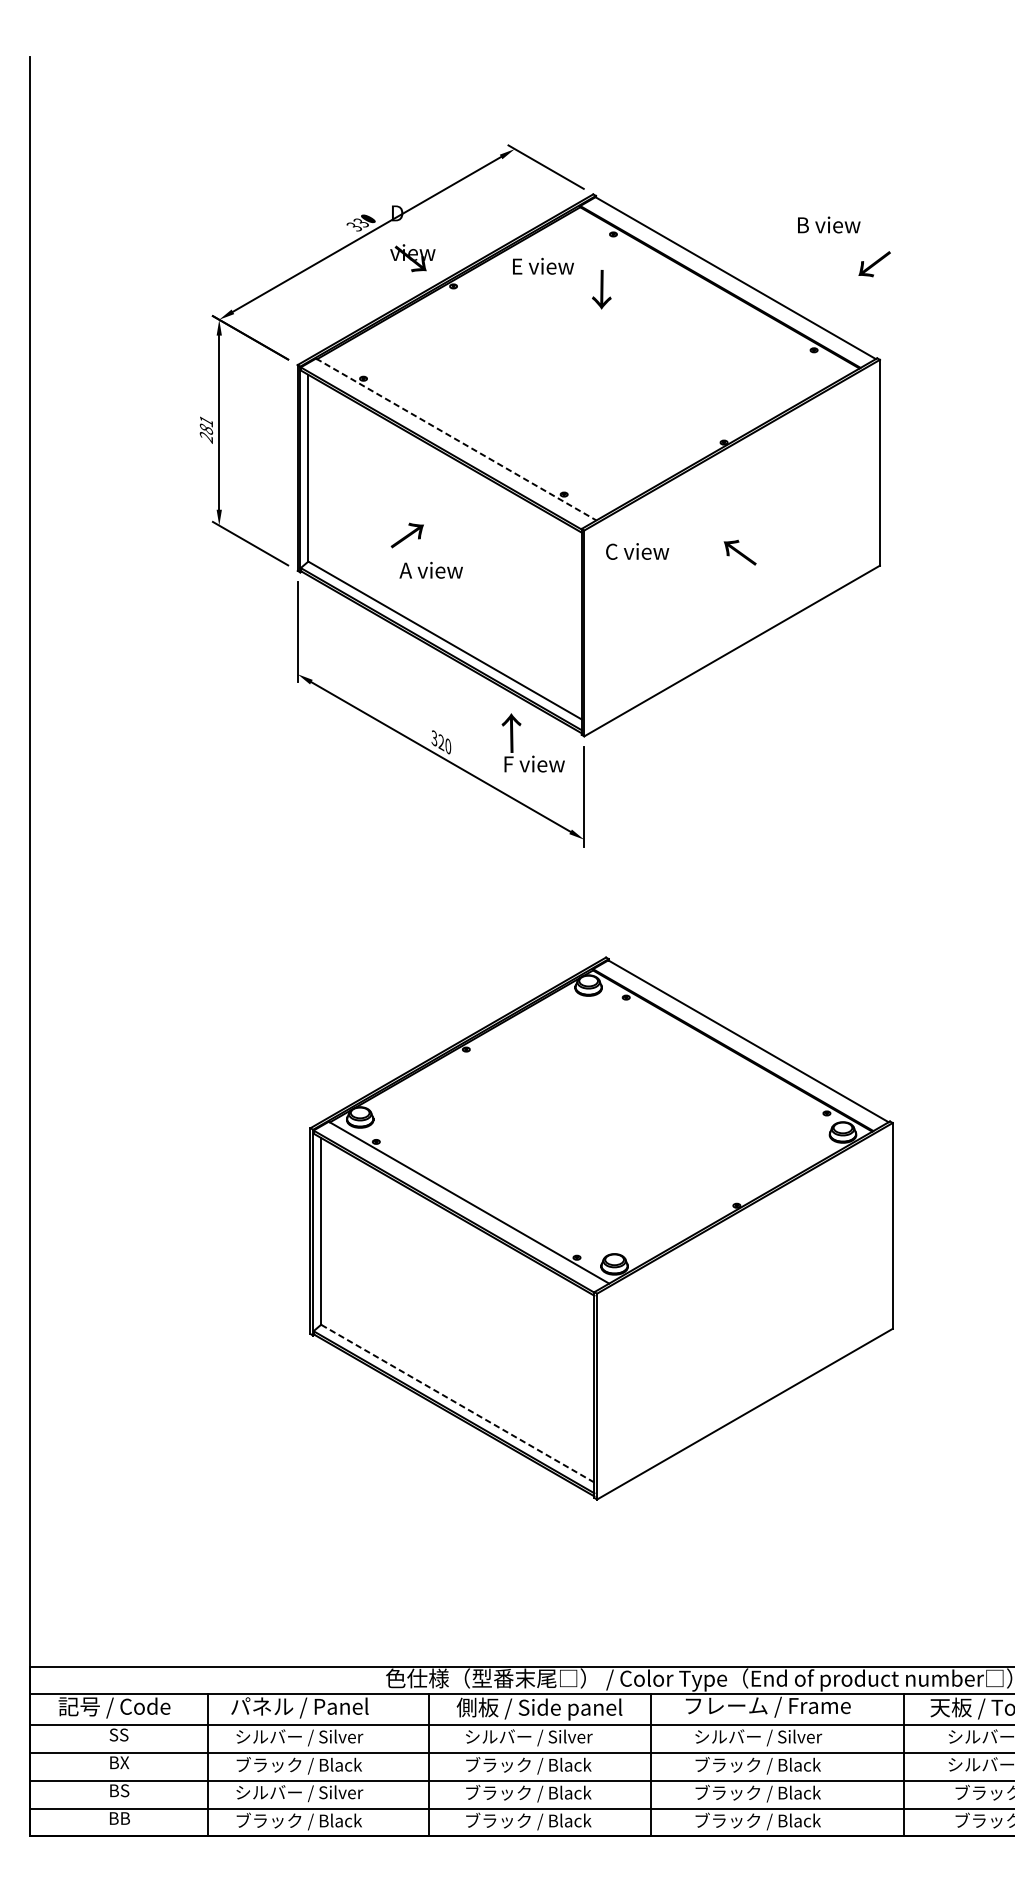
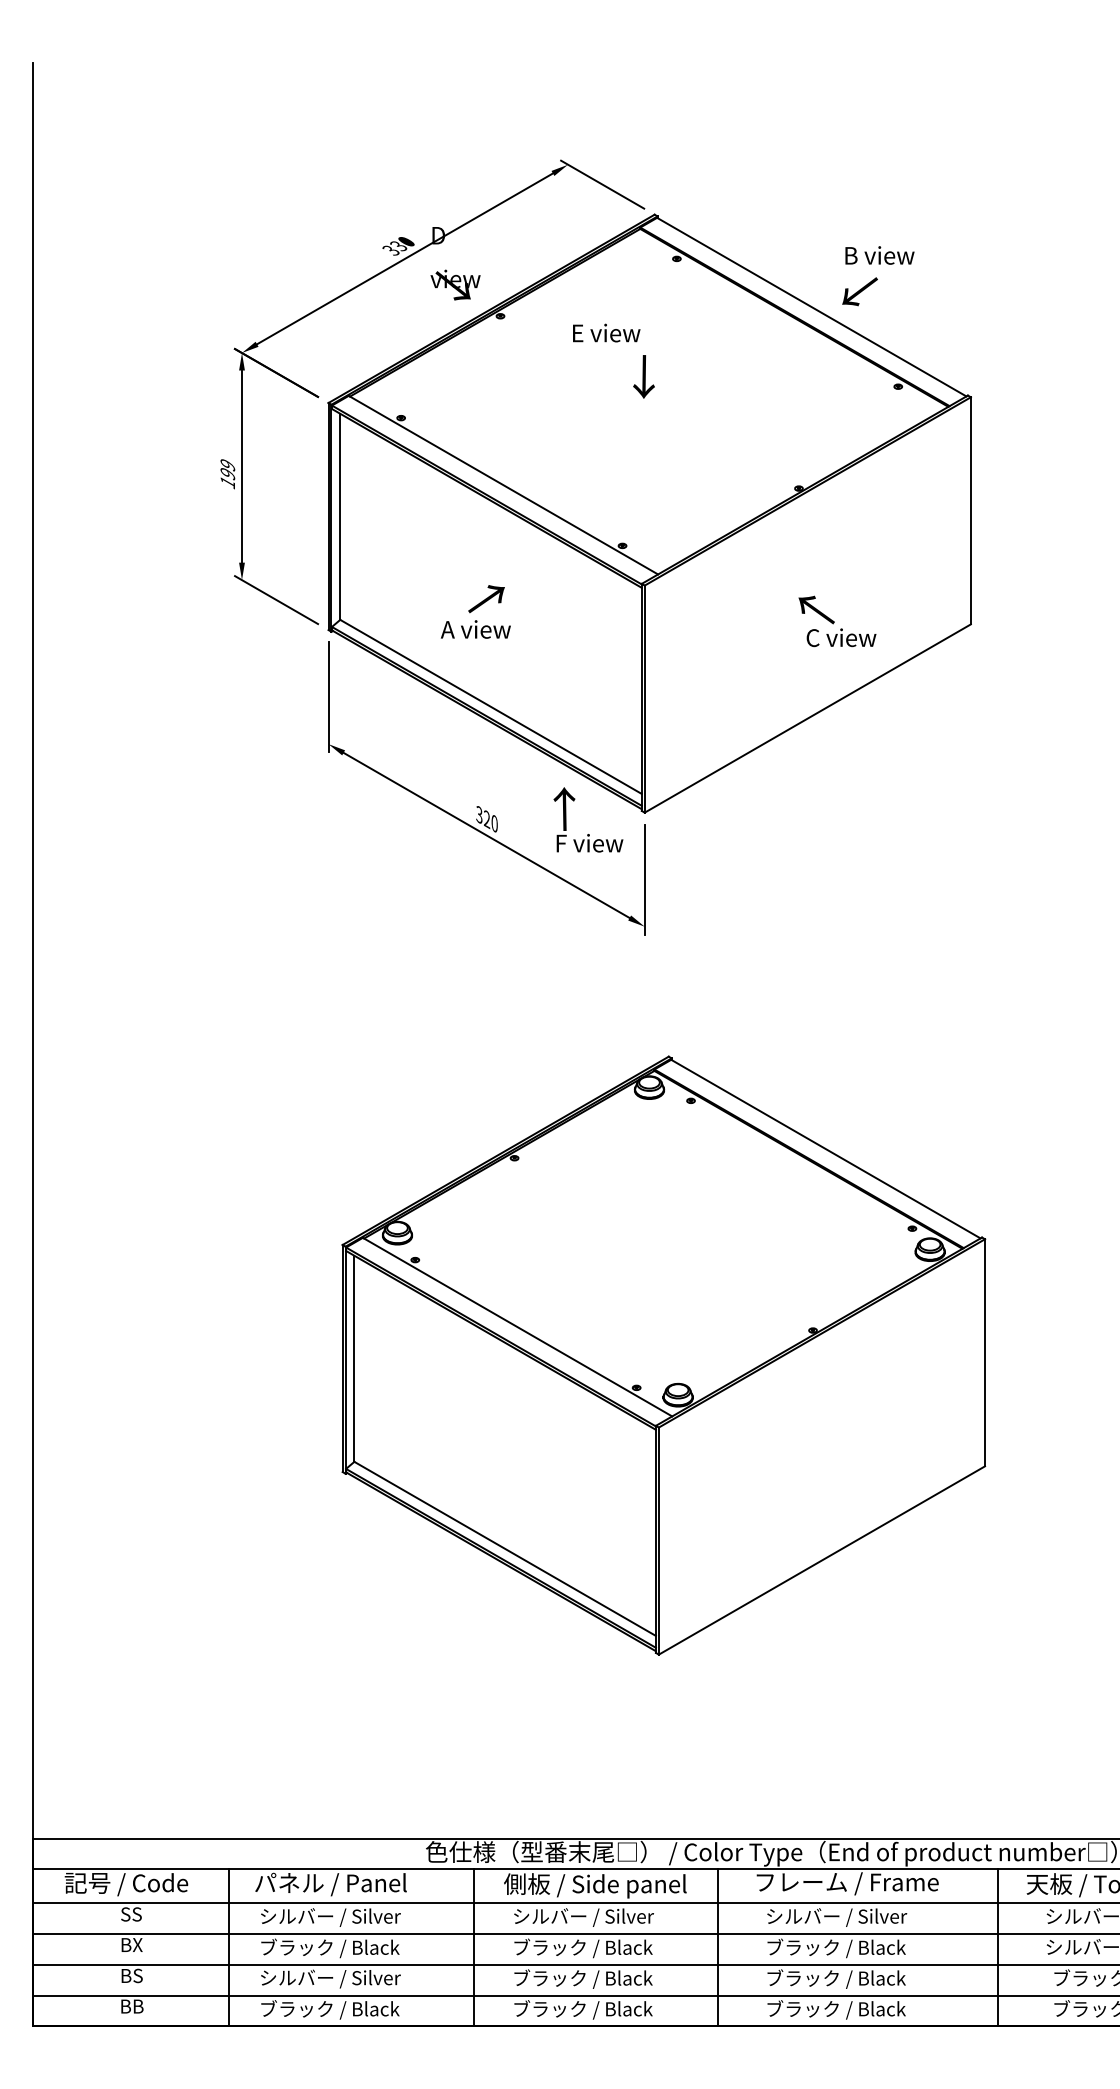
text: (828, 225) -> (879, 255), moved
text: (874, 263) -> (859, 291), moved
text: (543, 265) -> (606, 332), moved
text: (601, 289) -> (643, 376), moved
text: (206, 429) -> (227, 474), 281 -> 199
line: (456, 439) -> (503, 485), dashed -> solid
text: (407, 535) -> (486, 599), moved
text: (637, 551) -> (841, 637), moved
line: (457, 1403) -> (504, 1548), dashed -> solid

